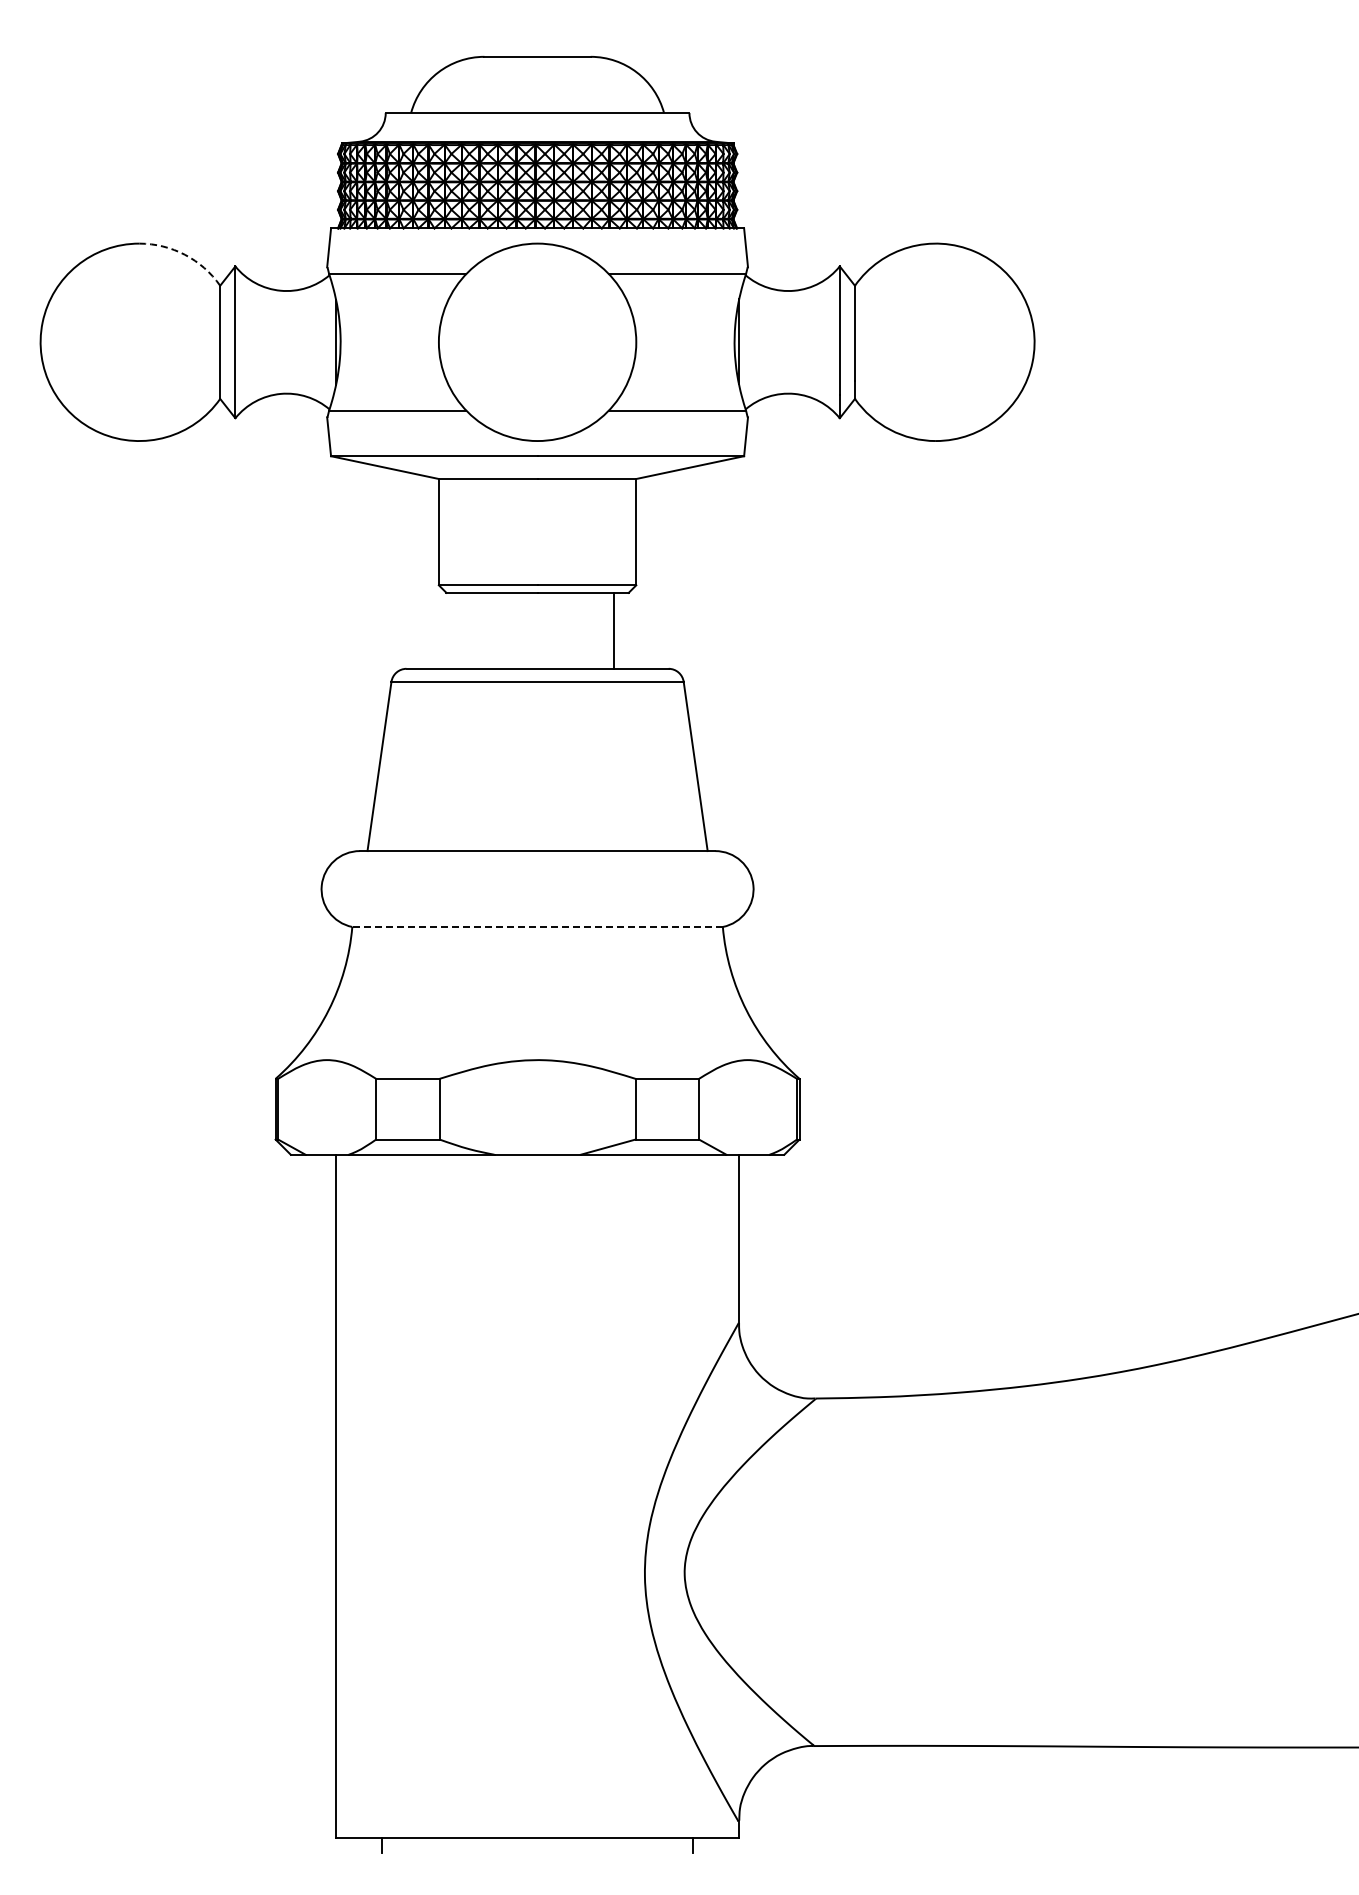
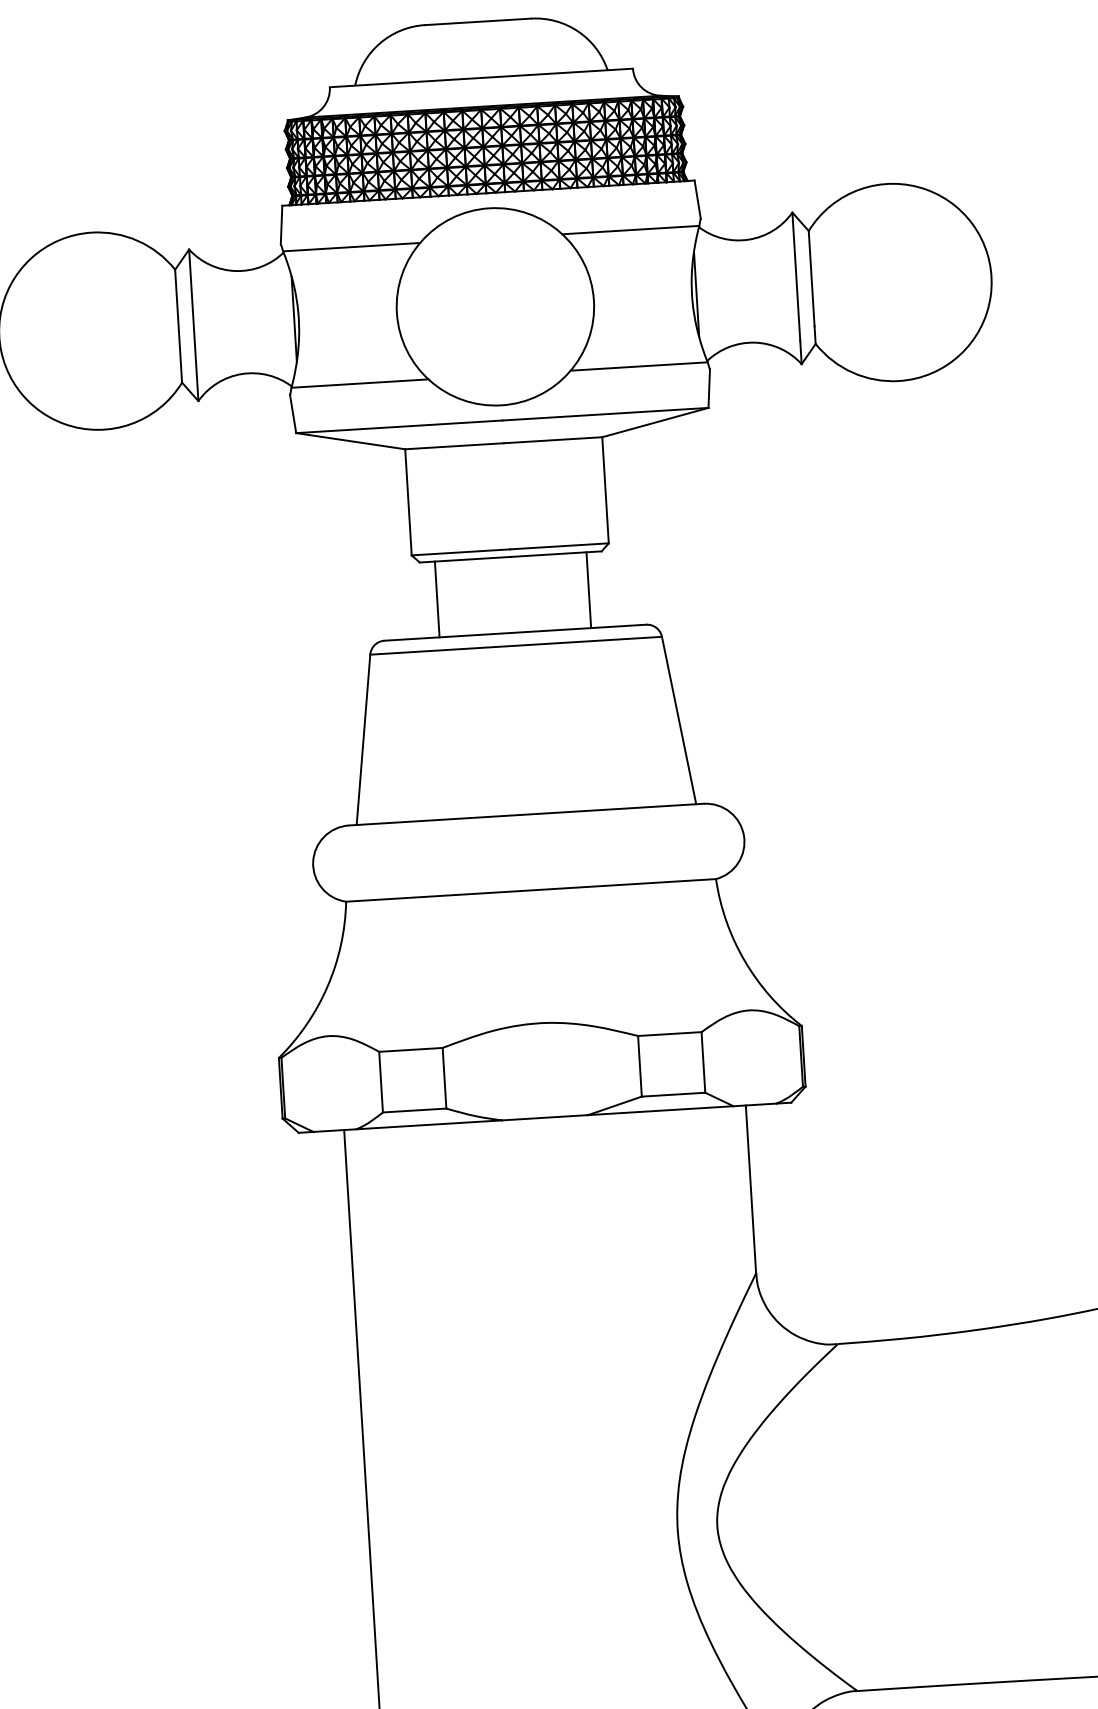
arc: (184, 254) -> (137, 240), dashed -> solid
line: (461, 630) -> (437, 599), added
line: (537, 926) -> (530, 889), dashed -> solid

